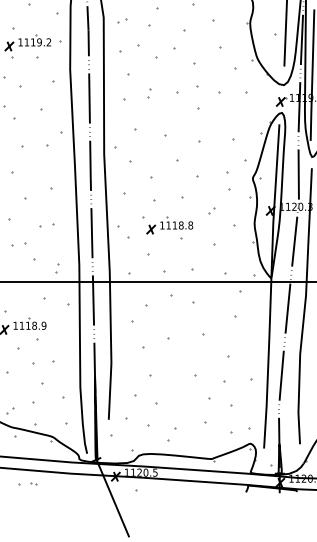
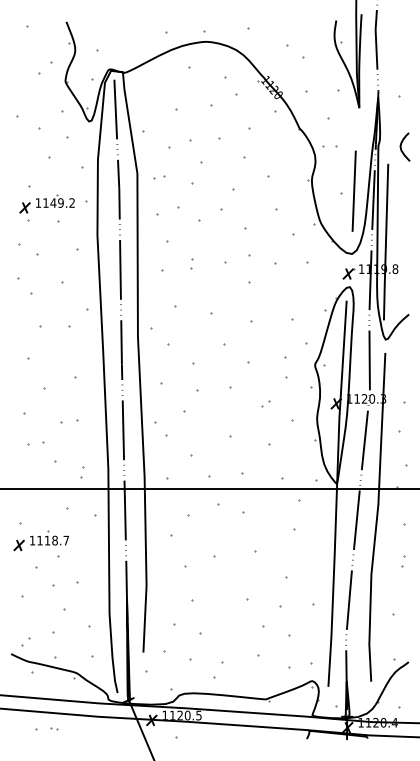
text: (33, 41) -> (53, 202), 1119.2 -> 1149.2
part: (169, 224) -> (215, 420), removed
text: (44, 325) -> (66, 540), 1118.9 -> 1118.7

